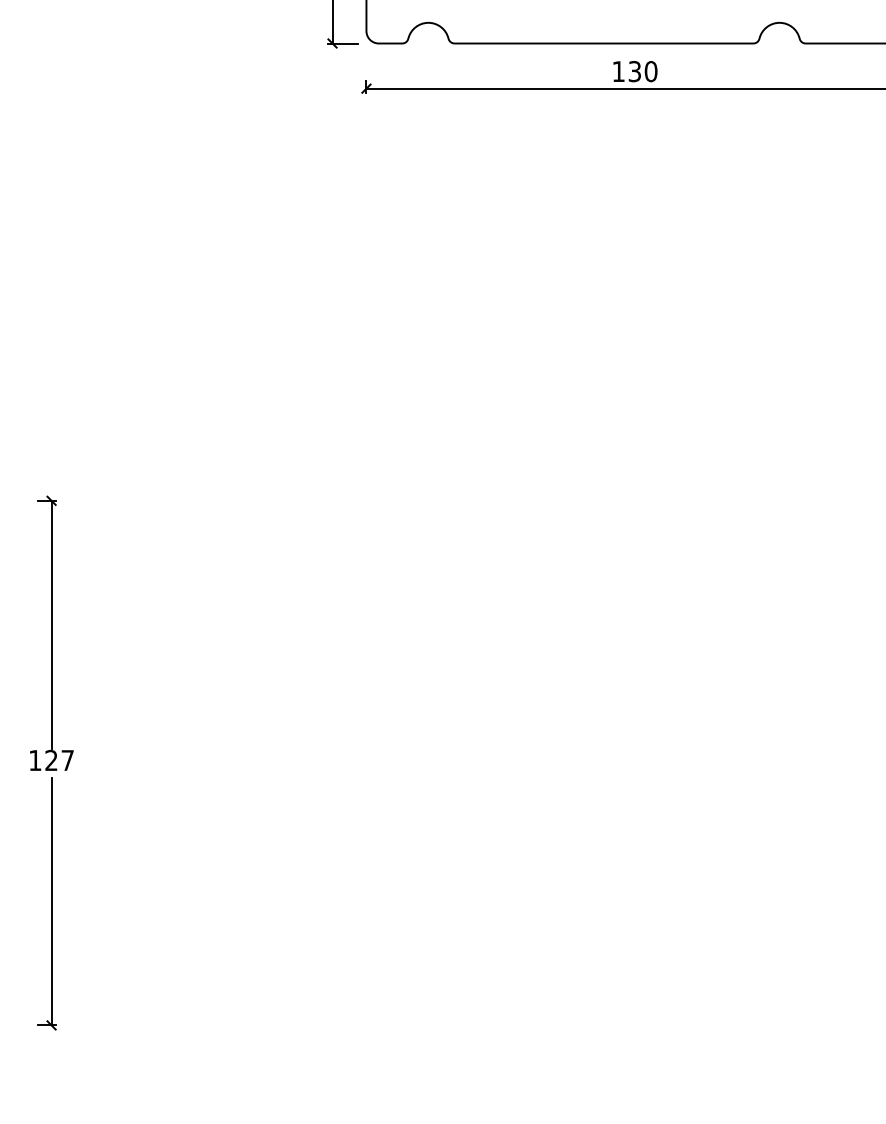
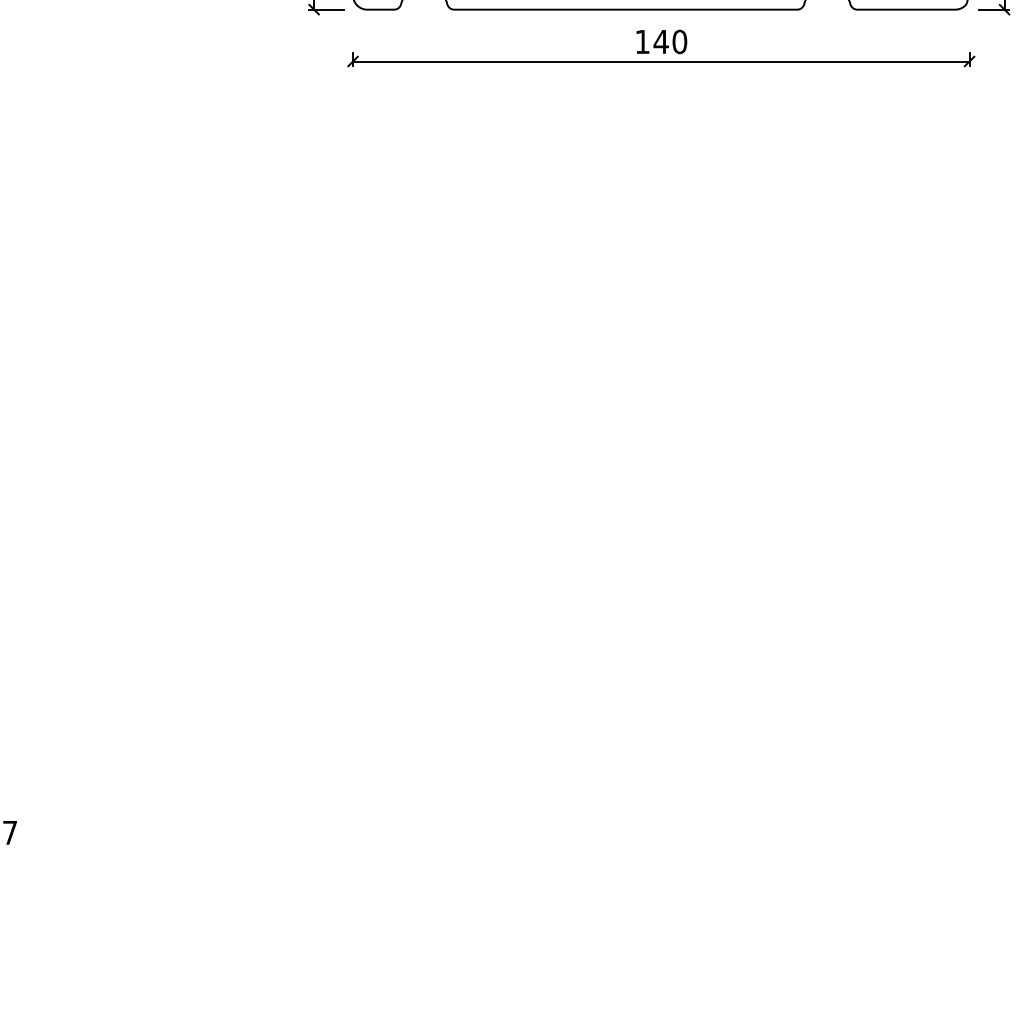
text: (634, 71) -> (660, 41), 130 -> 140

